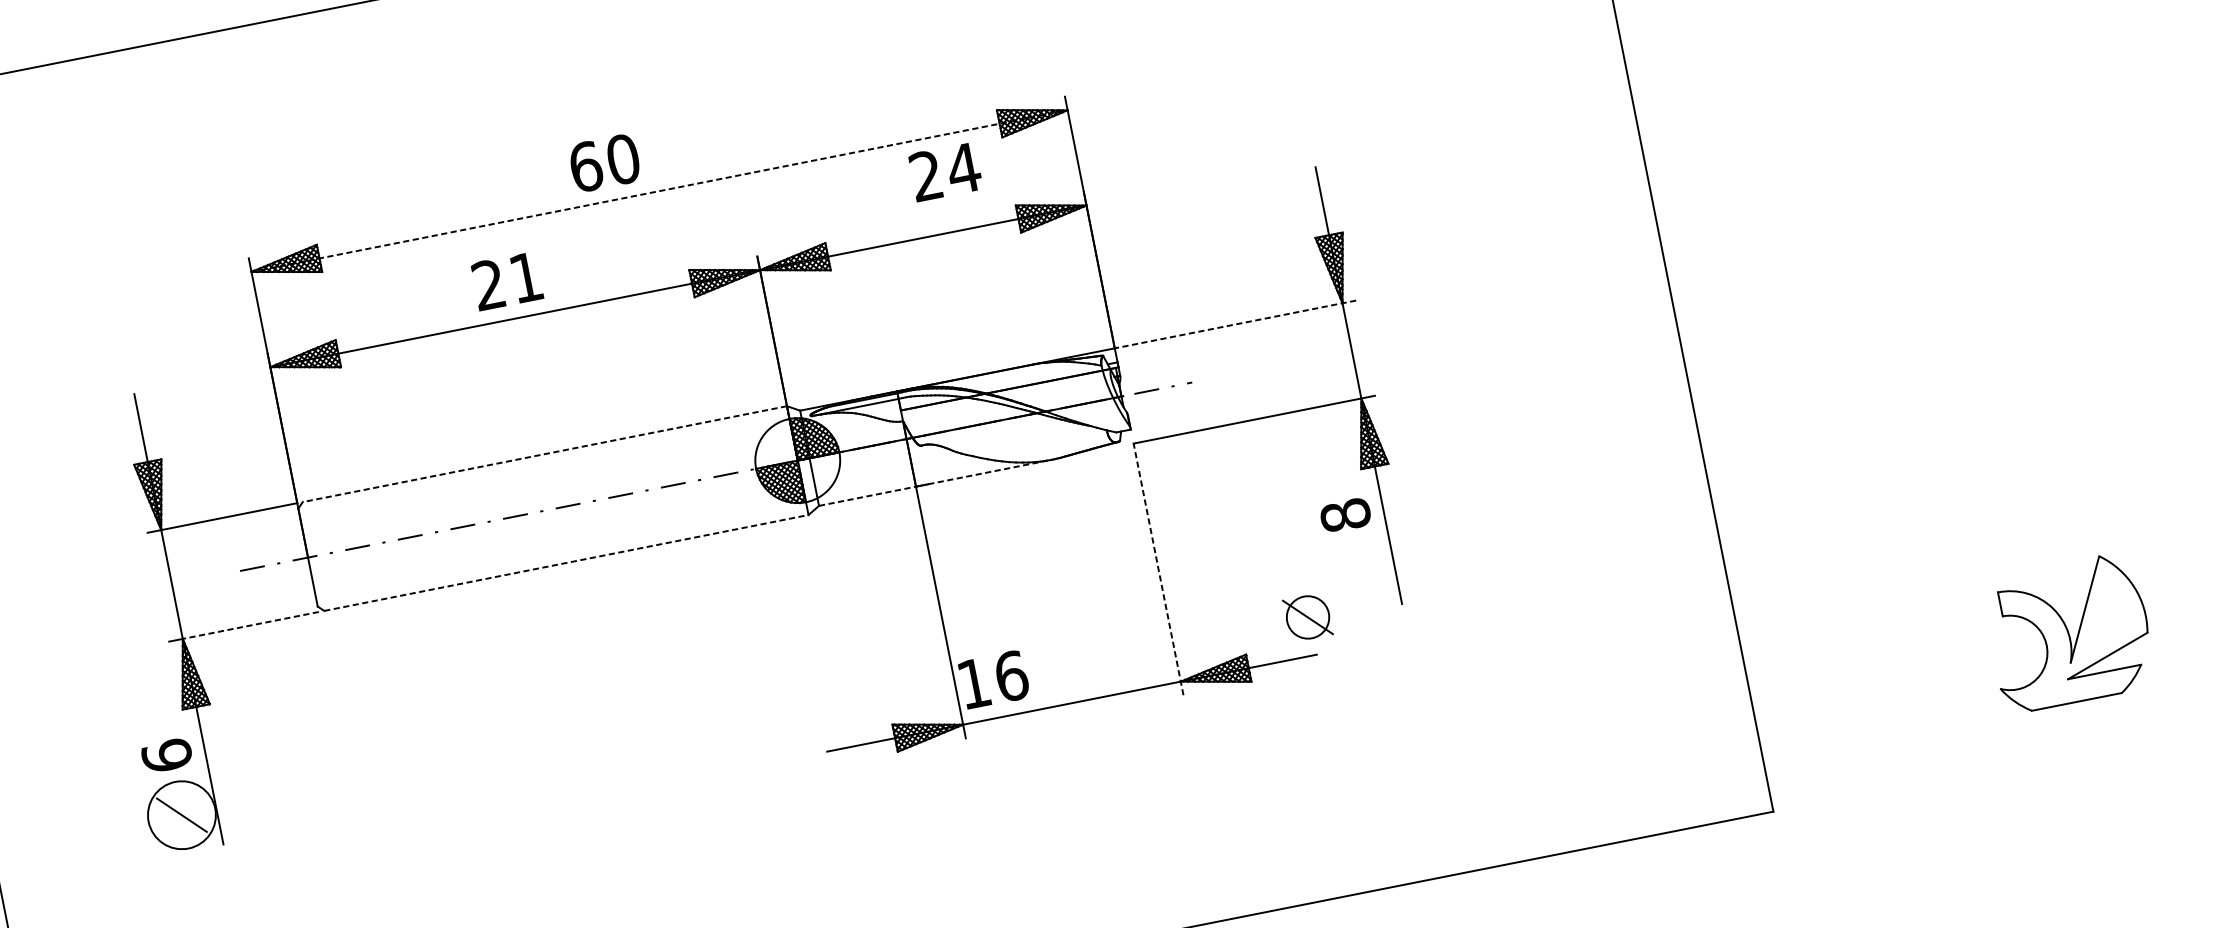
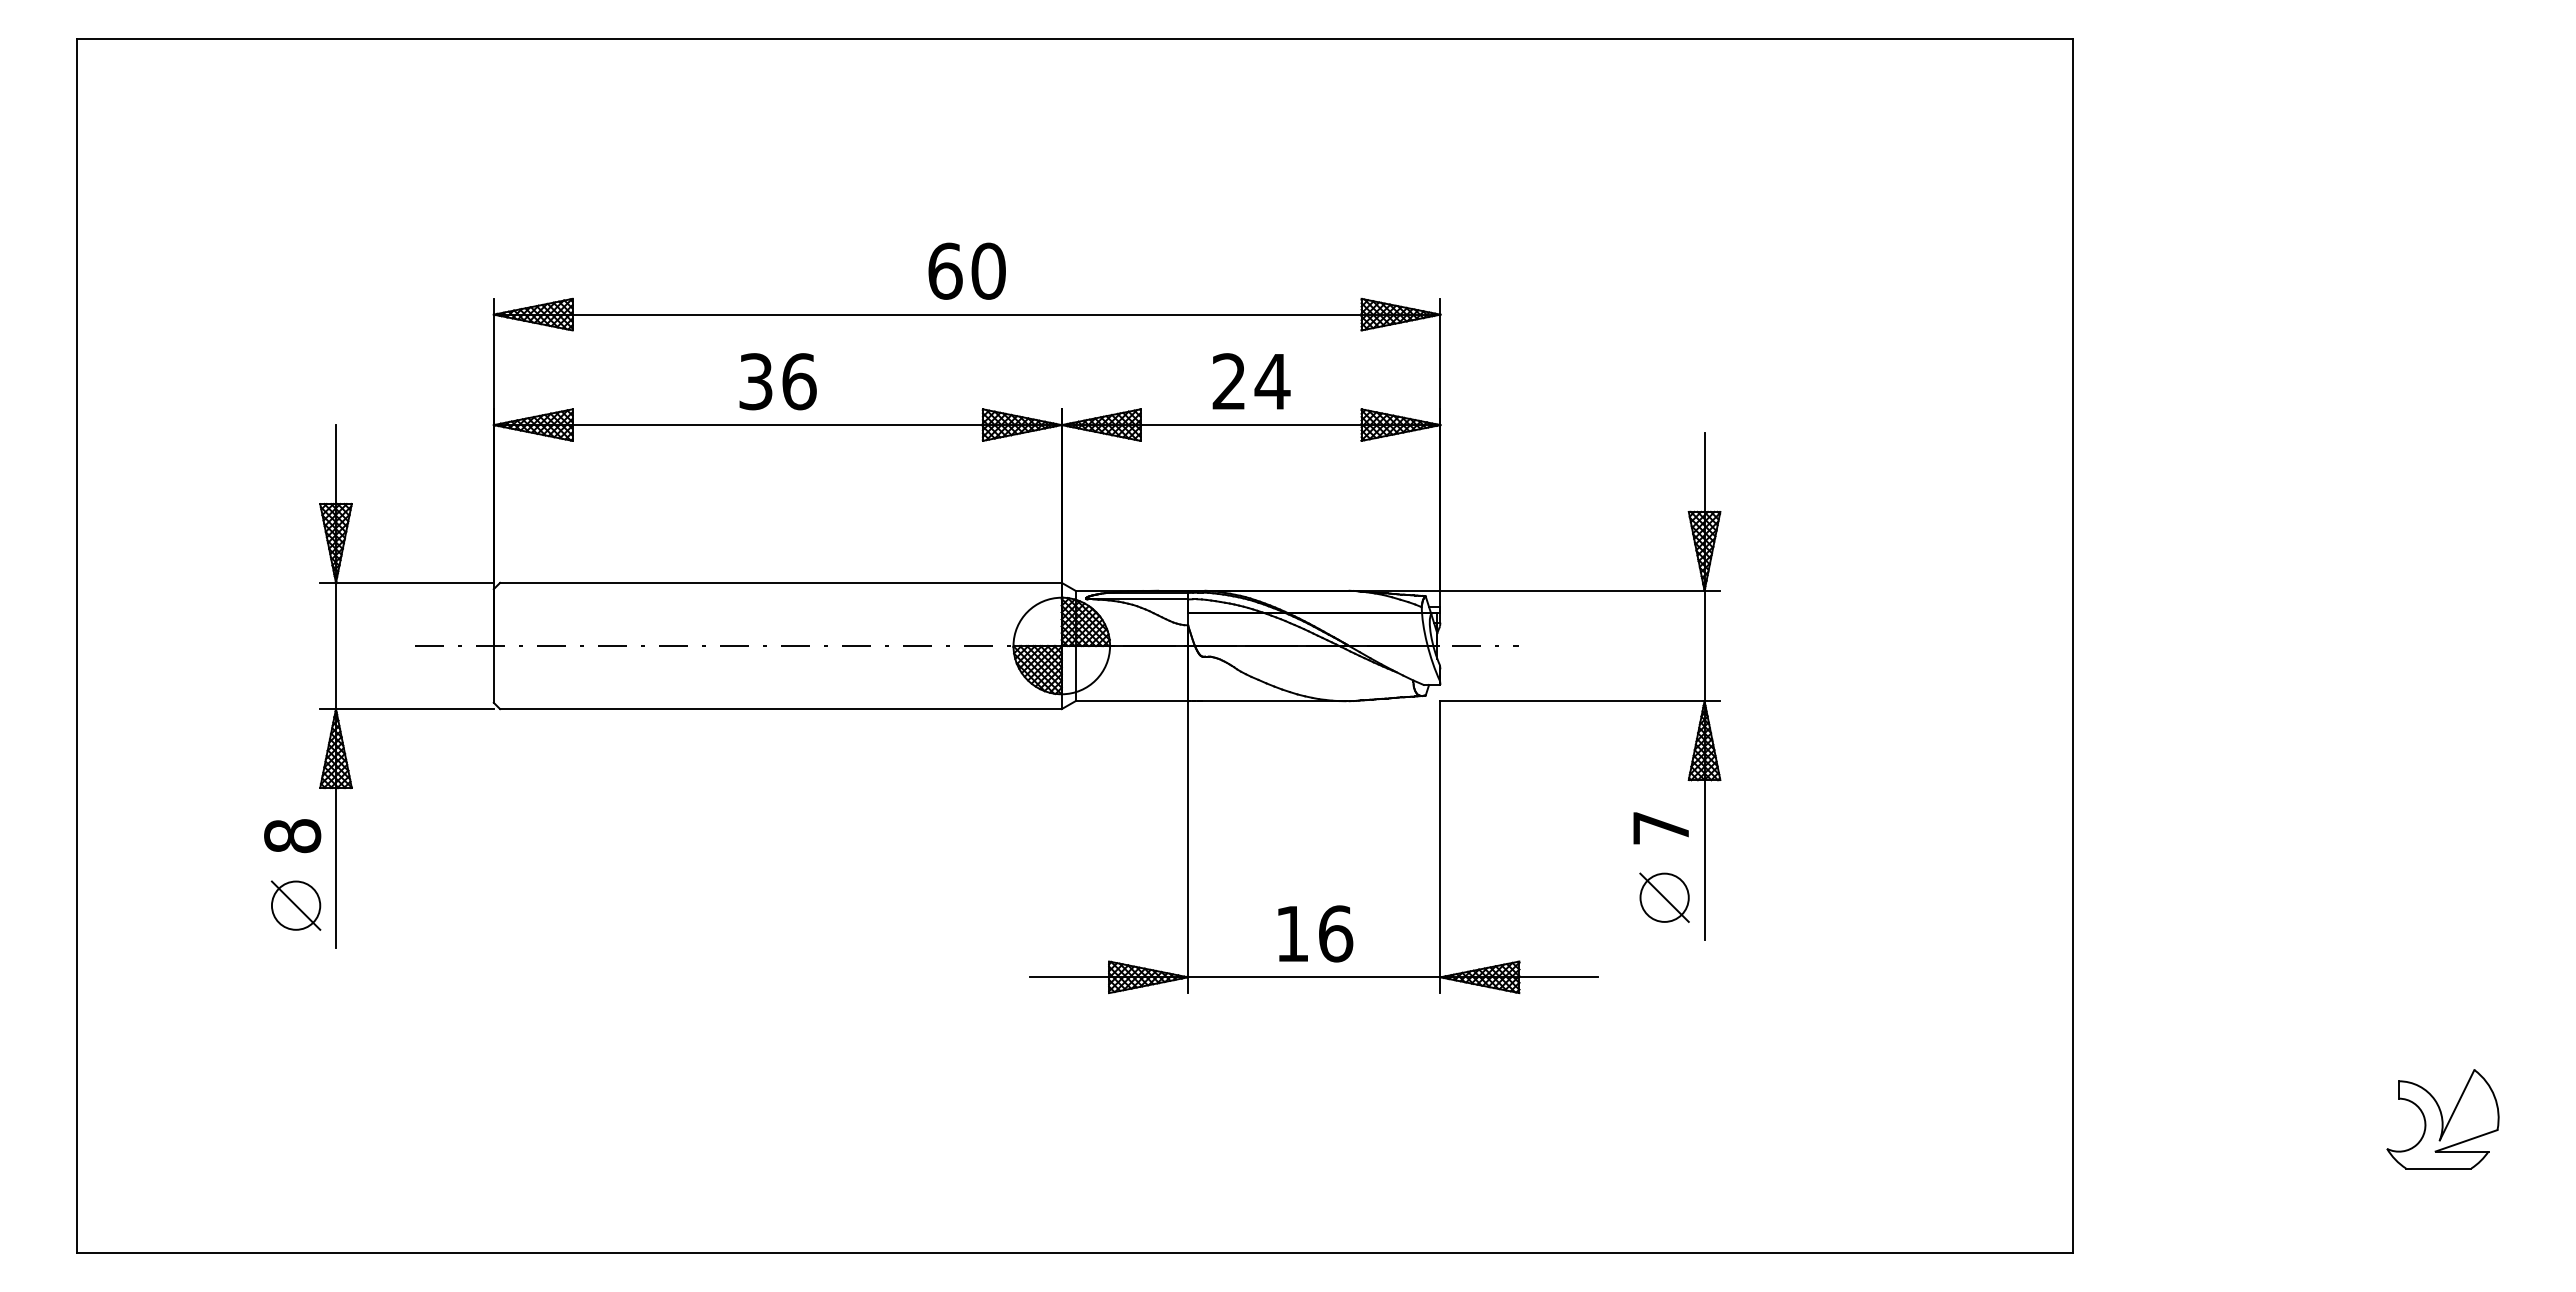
text: (604, 162) -> (966, 270), moved
text: (945, 171) -> (1251, 381), moved
line: (659, 190) -> (967, 314), dashed -> solid
text: (507, 281) -> (777, 381), 21 -> 36
line: (1235, 324) -> (1580, 590), dashed -> solid
line: (544, 453) -> (780, 582), dashed -> solid
line: (989, 472) -> (1273, 701), dashed -> solid
line: (868, 496) -> (1132, 701), dashed -> solid
text: (1345, 515) -> (1660, 828), 8 -> 7
line: (566, 563) -> (780, 709), dashed -> solid
line: (1158, 569) -> (1440, 847), dashed -> solid
part: (1307, 617) -> (1664, 897), moved
line: (250, 625) -> (414, 709), dashed -> solid
part: (2068, 633) -> (2442, 1119), size x0.62
text: (994, 679) -> (1315, 933), moved
text: (166, 755) -> (292, 835), 6 -> 8
circle: (181, 815) -> (295, 905), size x0.62

